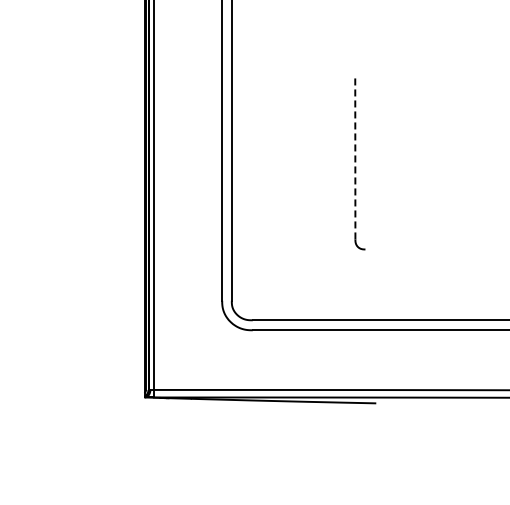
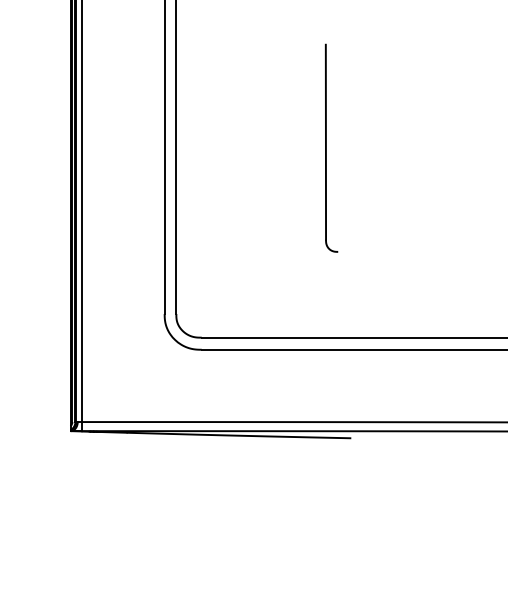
line: (355, 158) -> (326, 141), dashed -> solid

